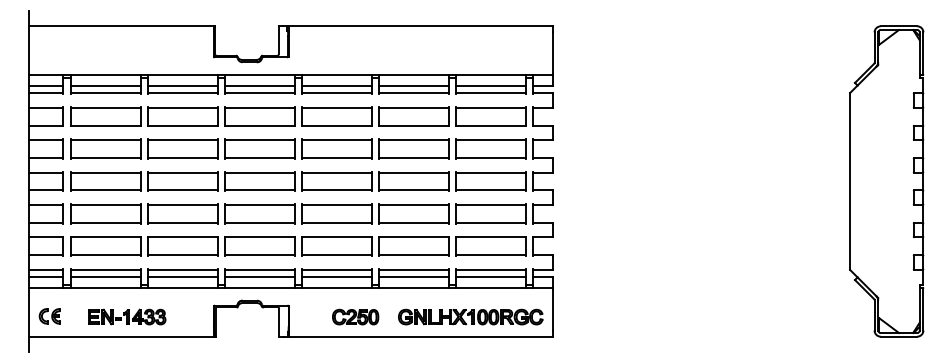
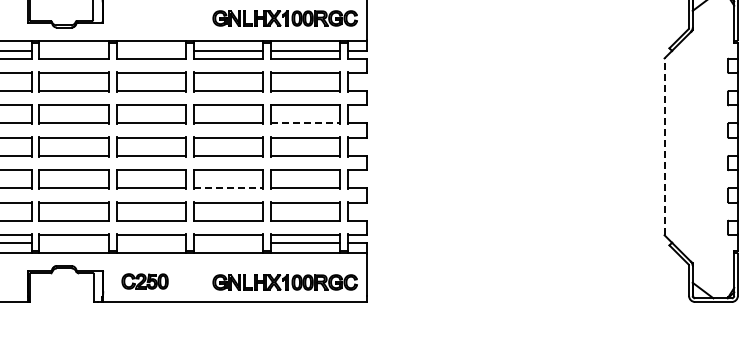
part: (470, 52) -> (284, 17), added
line: (259, 85) -> (73, 50), removed
line: (336, 85) -> (150, 50), removed
line: (491, 158) -> (305, 123), solid -> dashed
line: (850, 180) -> (664, 145), solid -> dashed
line: (413, 222) -> (227, 187), solid -> dashed
line: (259, 277) -> (73, 242), removed
line: (336, 277) -> (150, 242), removed
line: (413, 277) -> (227, 242), removed
part: (355, 316) -> (144, 280), moved

